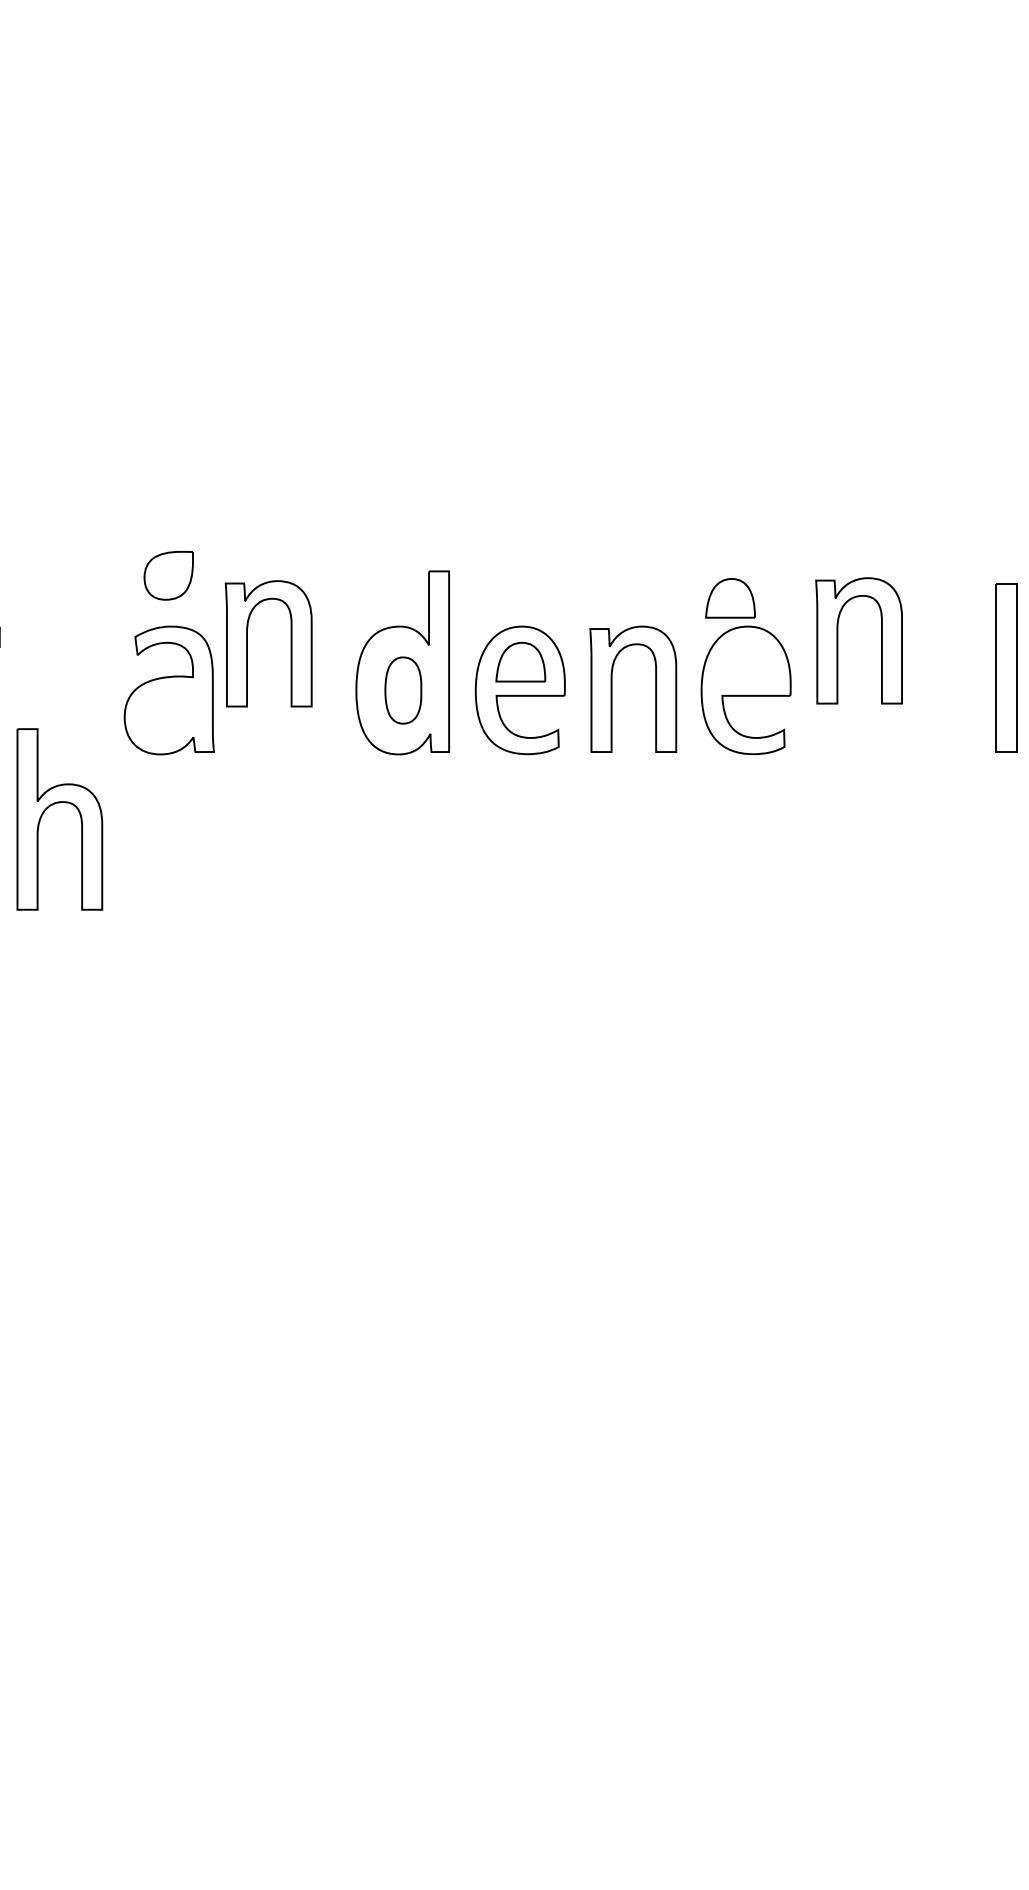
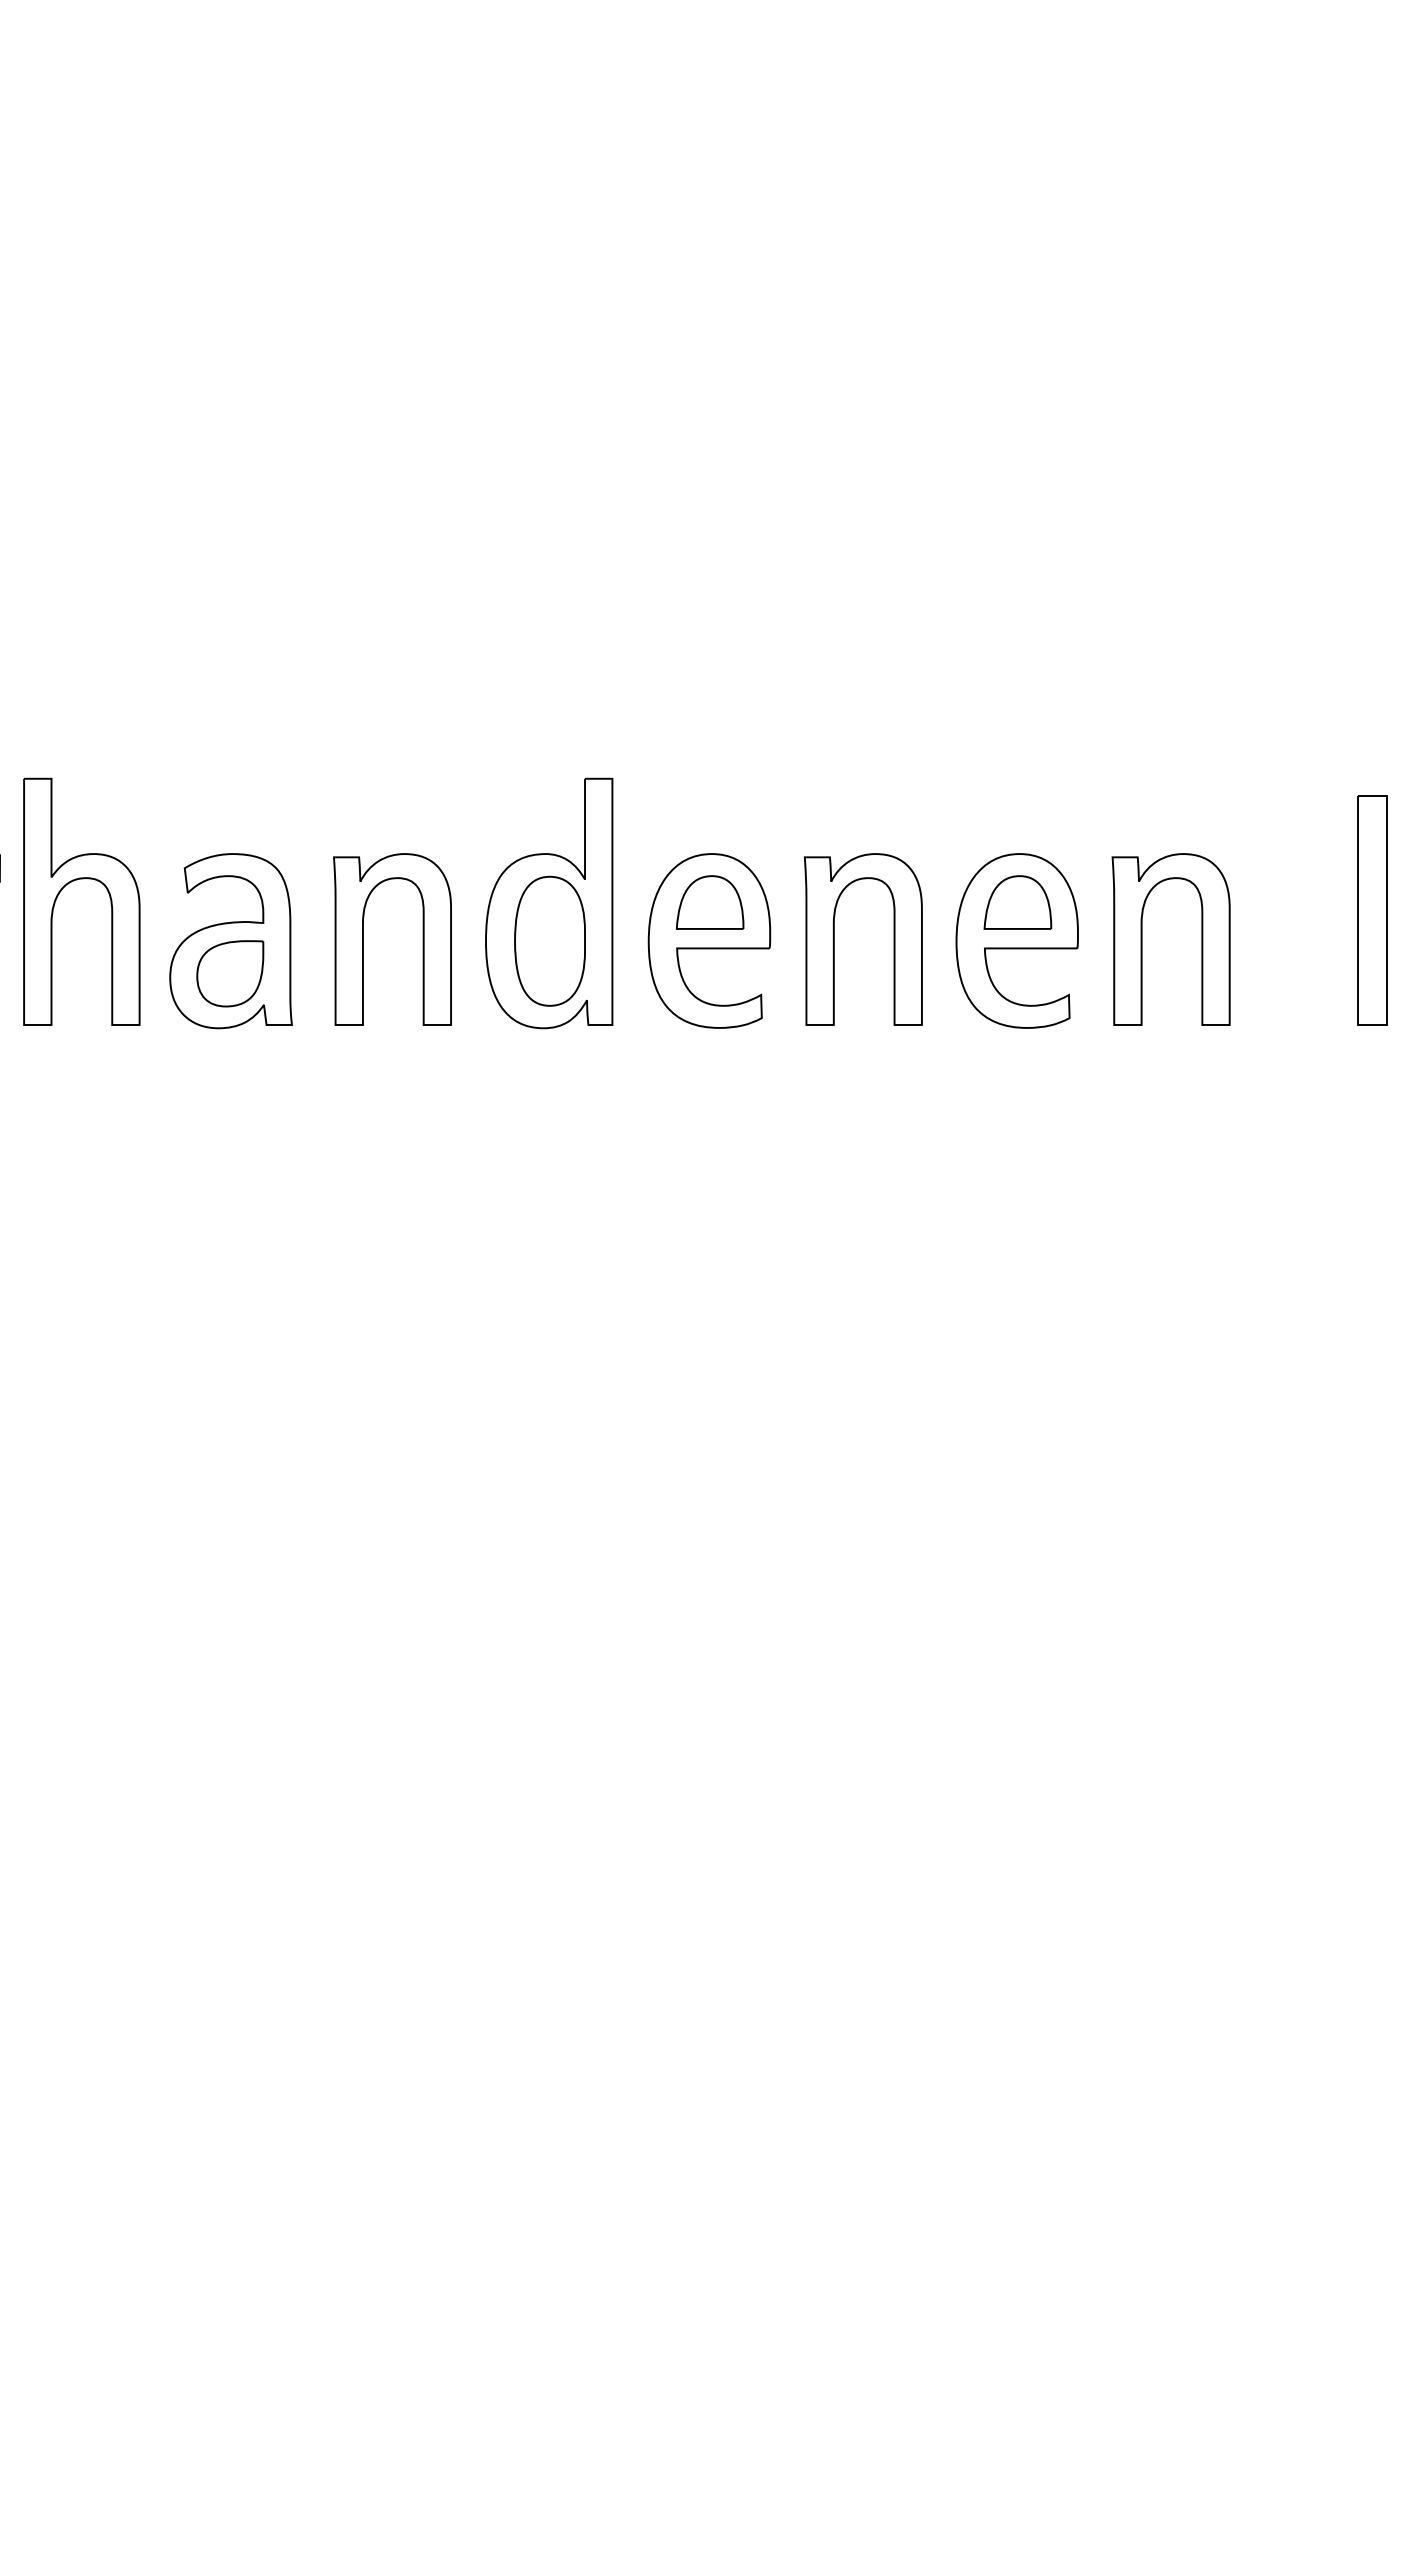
part: (168, 575) -> (230, 973), moved
part: (730, 598) -> (1017, 902), moved
part: (838, 640) -> (1142, 939), moved
part: (247, 643) -> (363, 939), moved
part: (402, 690) -> (549, 940), size x1.43
part: (56, 803) -> (77, 880), moved

